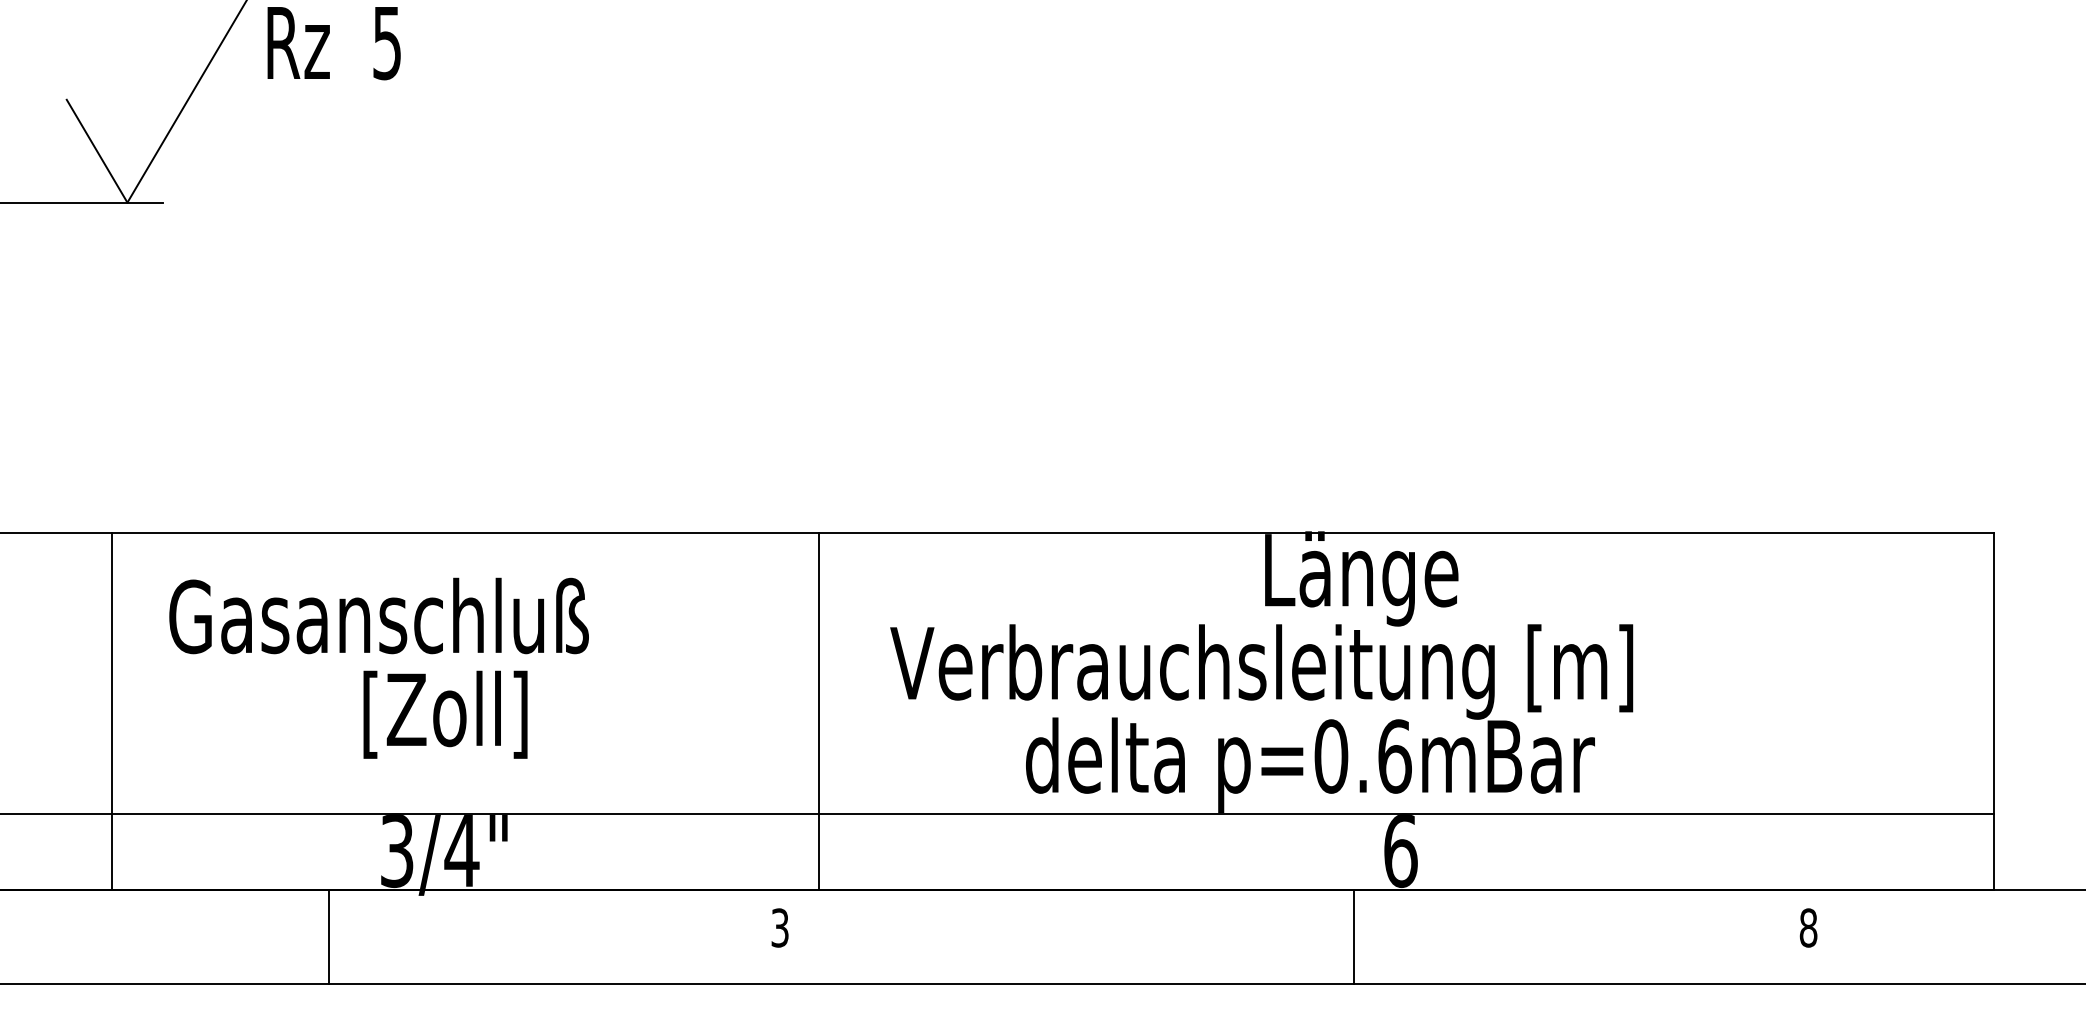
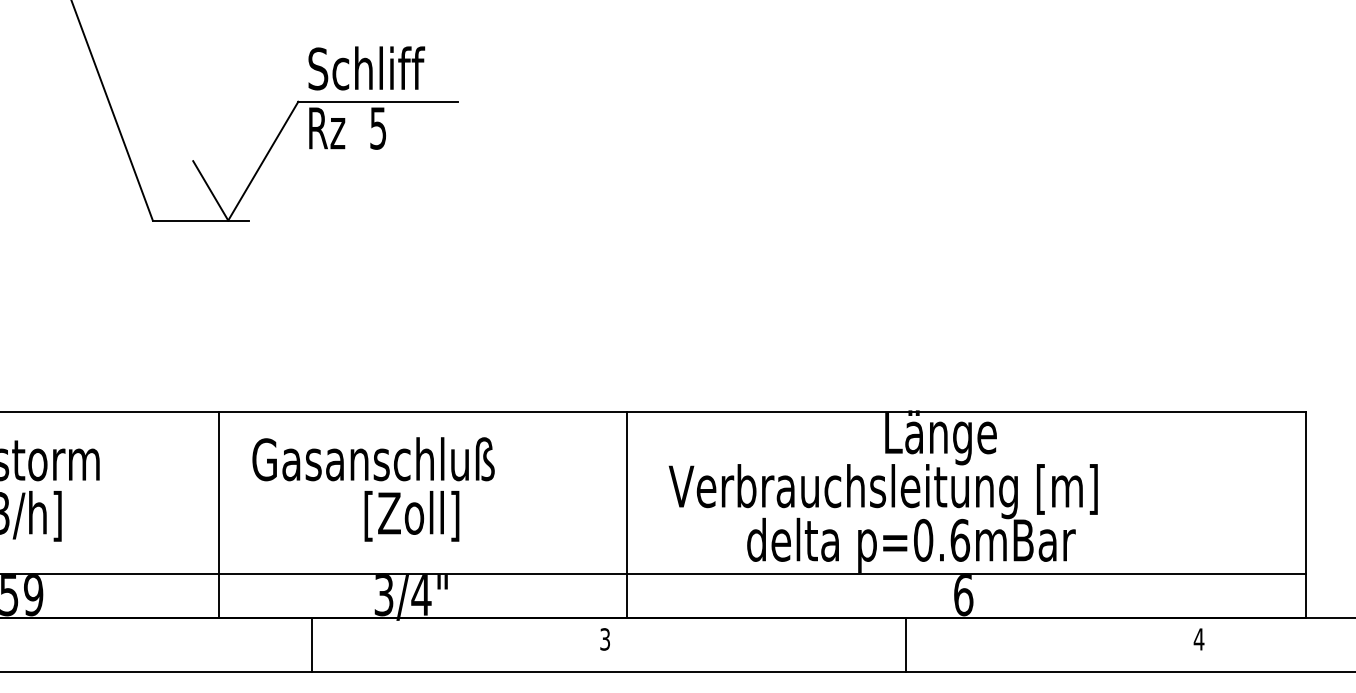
text: (1807, 928) -> (1198, 639), 8 -> 4
line: (328, 936) -> (311, 644), moved
line: (1353, 936) -> (905, 644), moved

